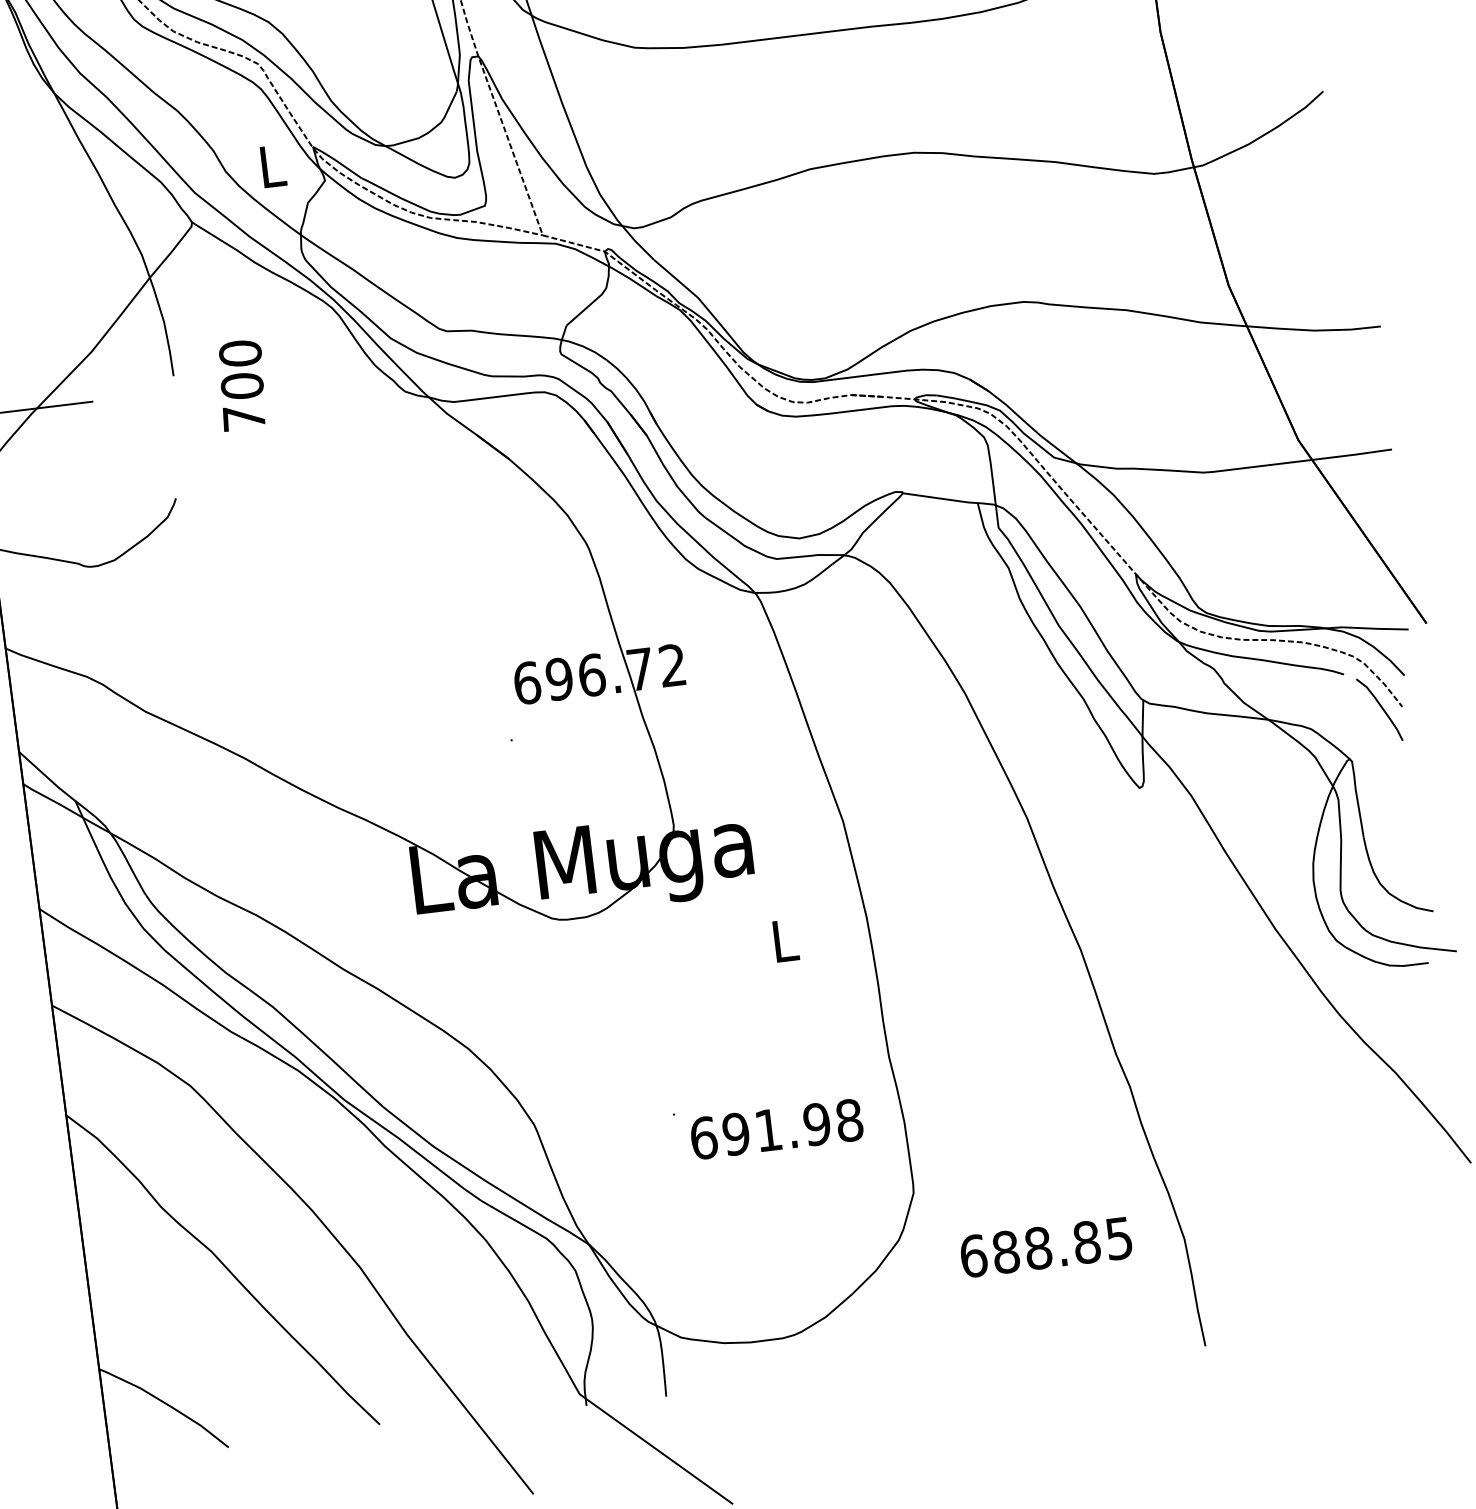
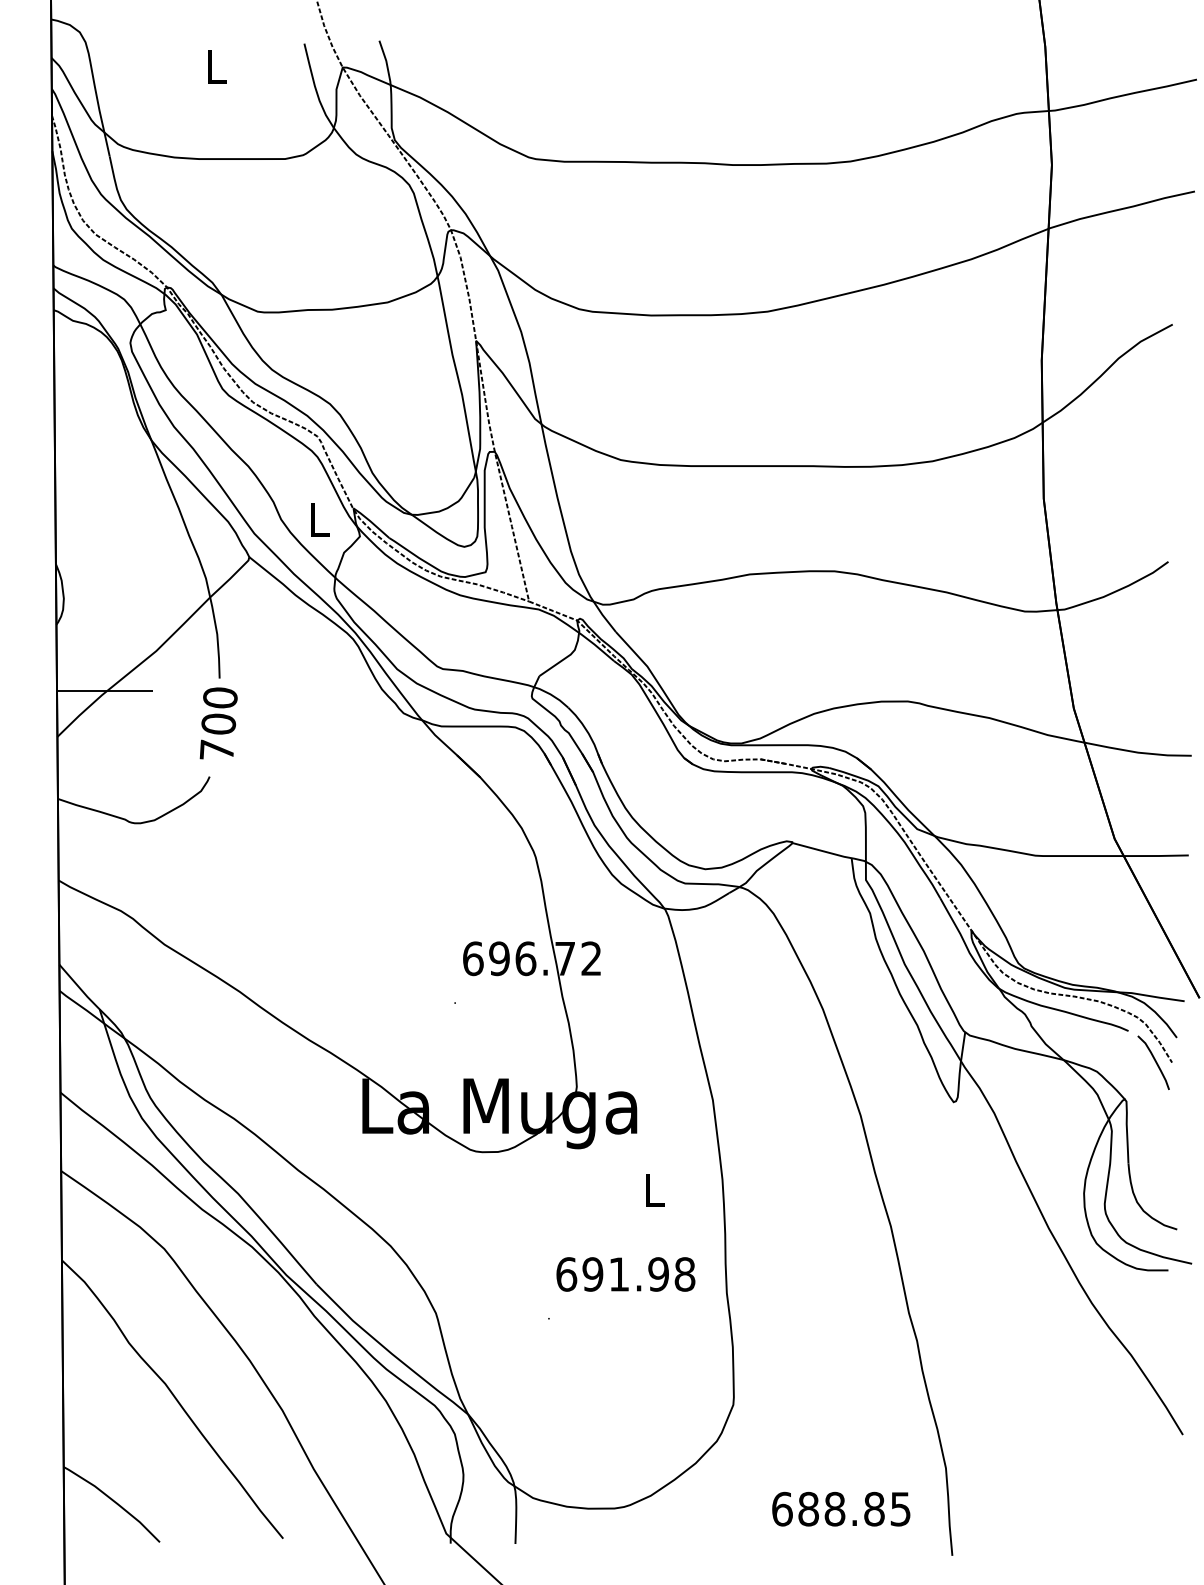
text: (241, 385) -> (218, 723), moved
text: (776, 1129) -> (625, 1274), moved
text: (1046, 1246) -> (841, 1508), moved

